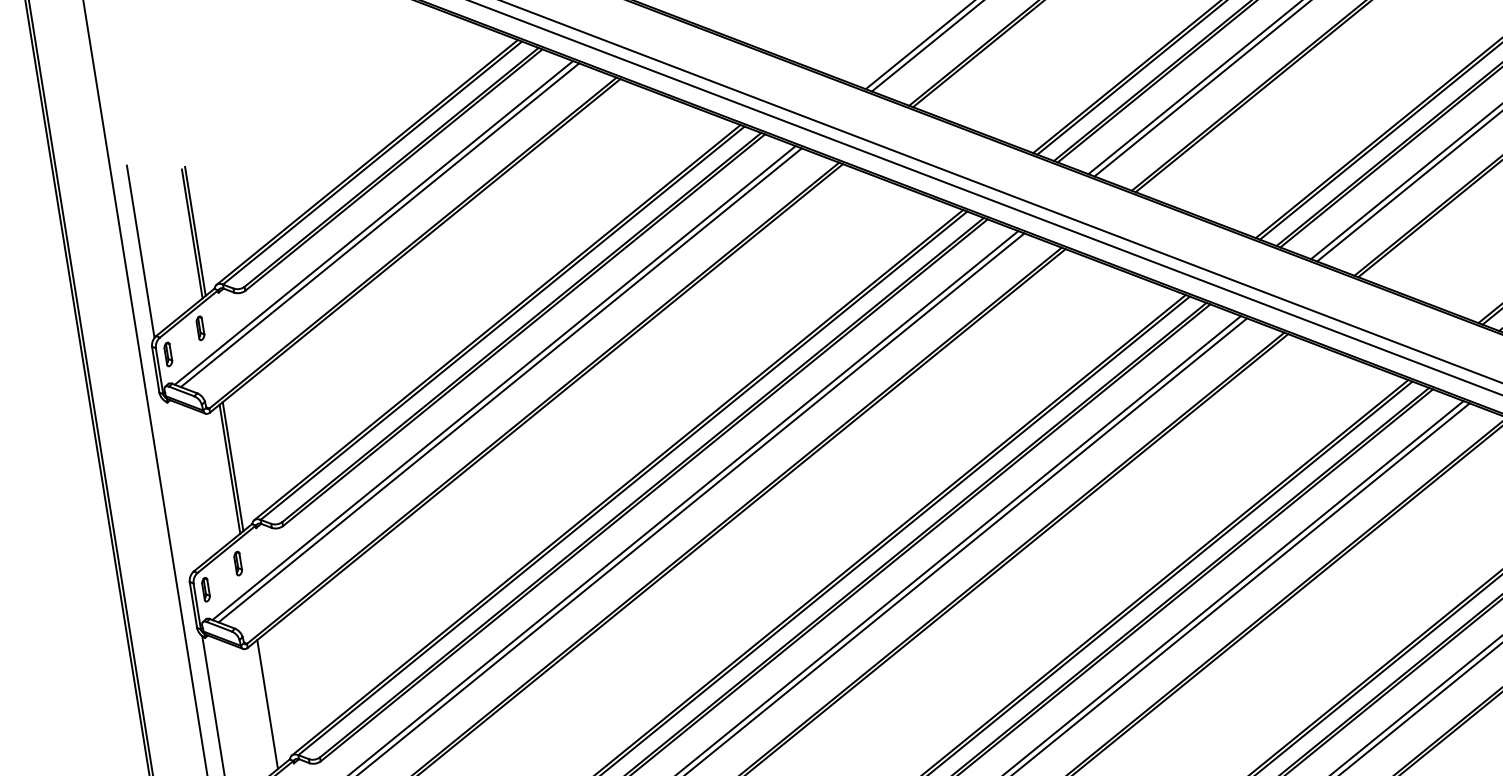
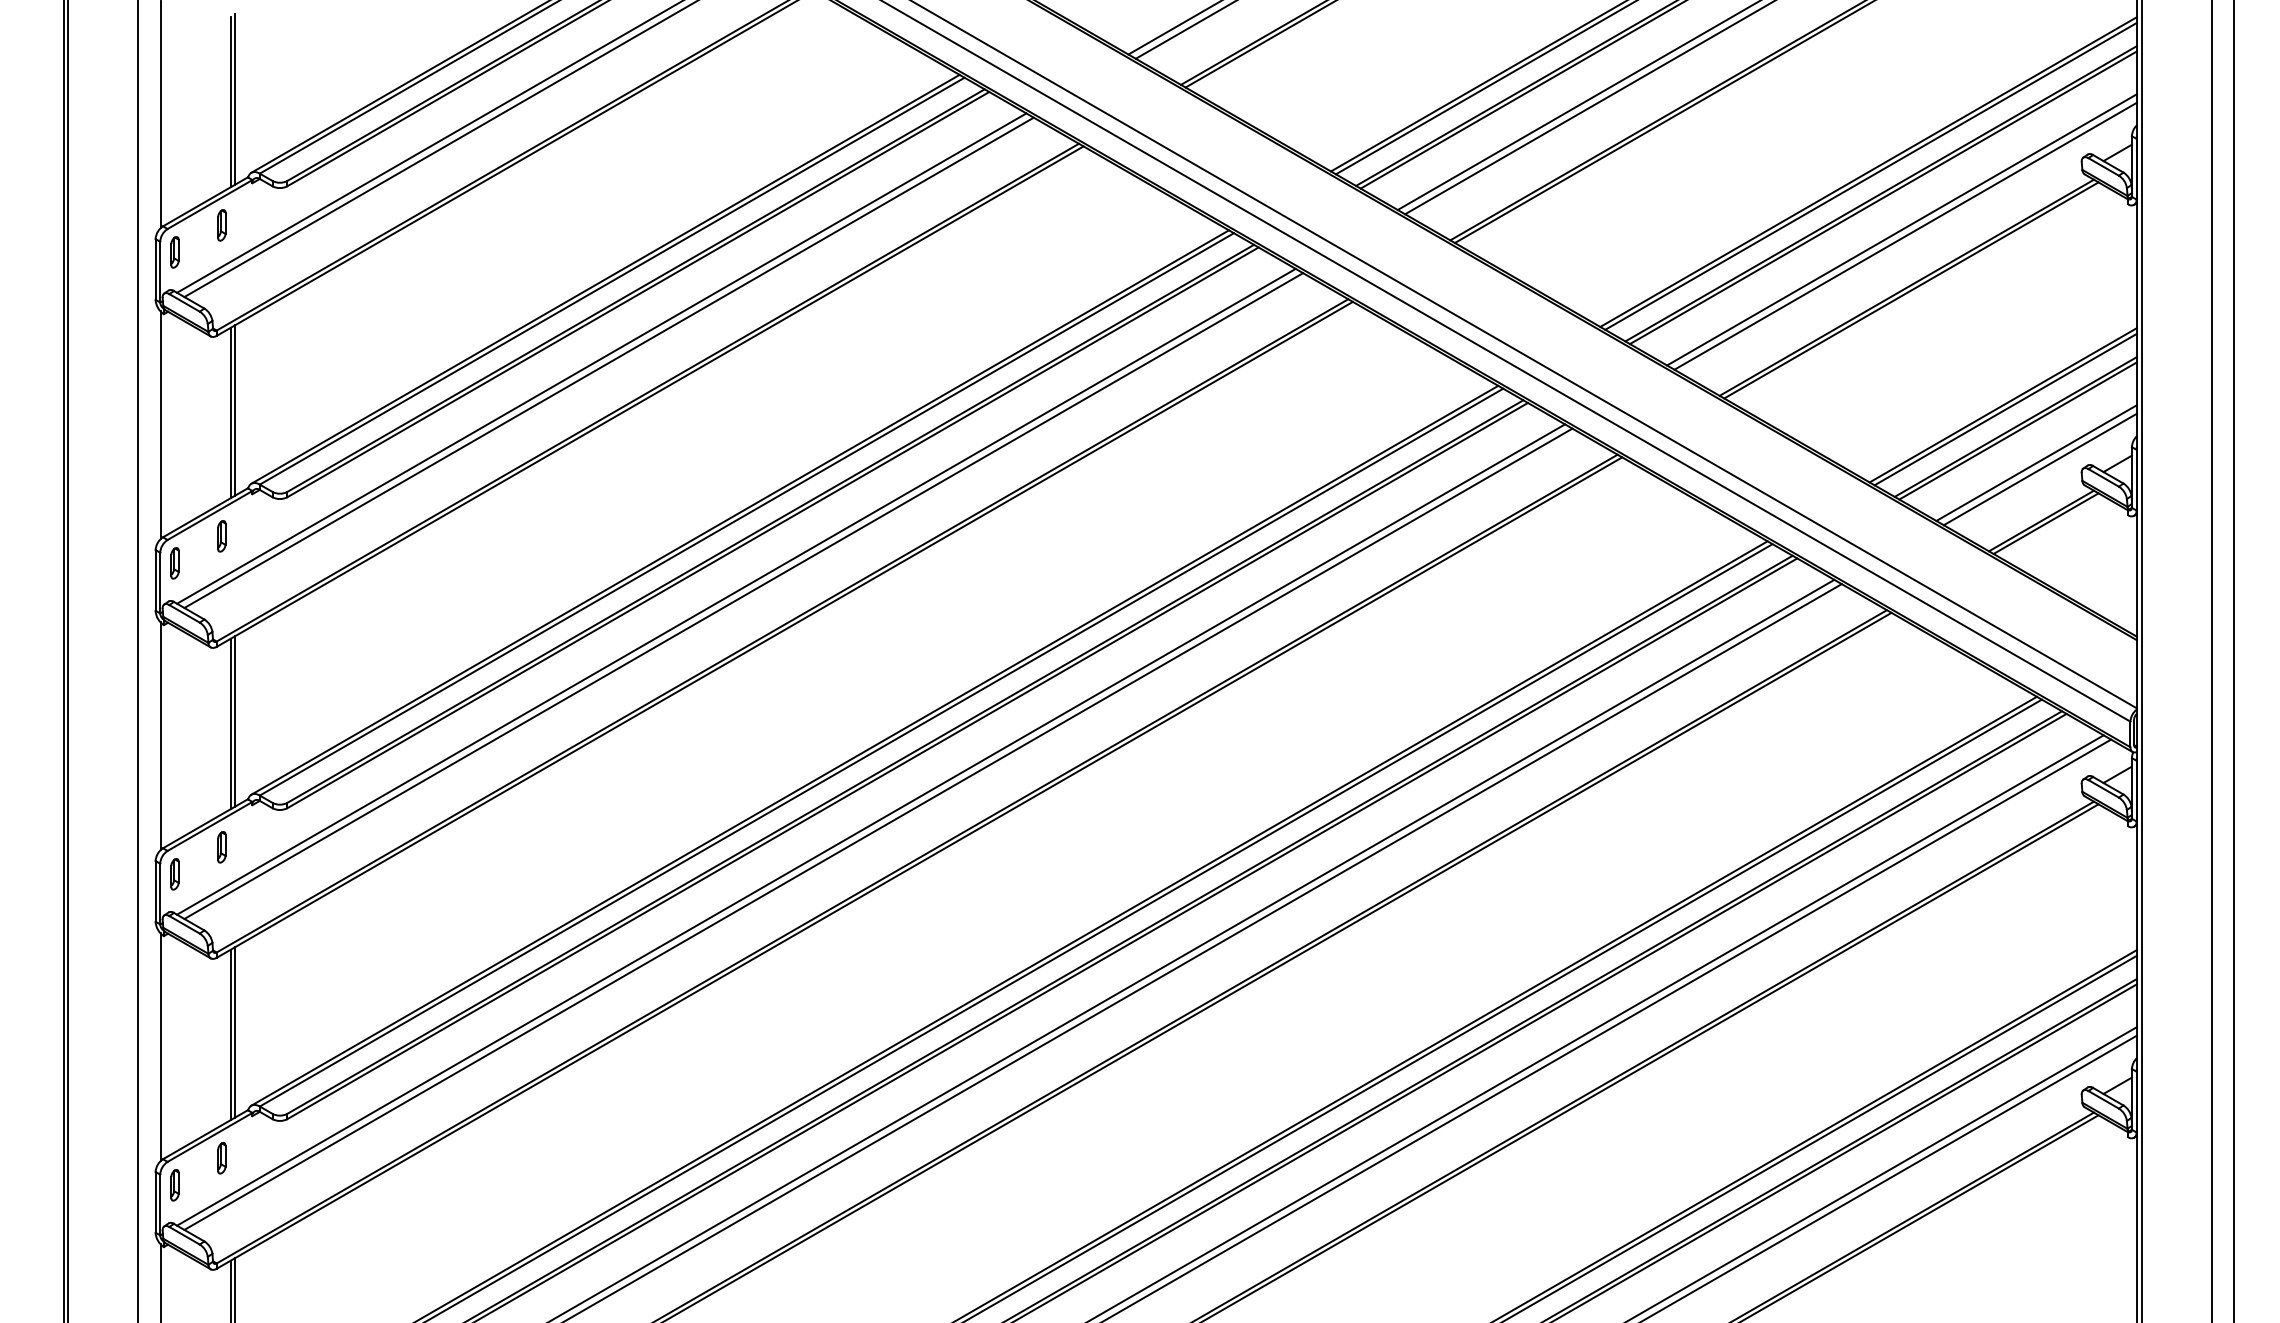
line: (178, 487) -> (160, 425), added
line: (270, 702) -> (235, 721), added

